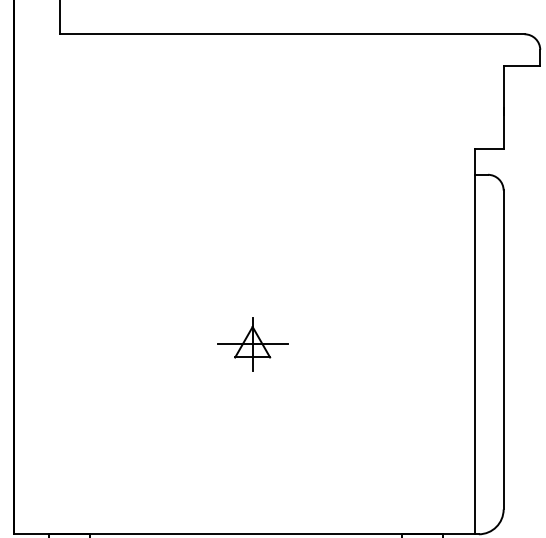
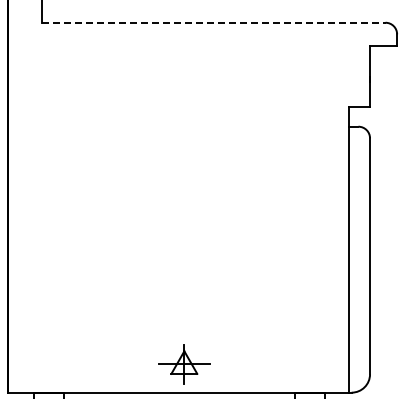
line: (292, 33) -> (213, 22), solid -> dashed
part: (252, 344) -> (184, 364), moved

